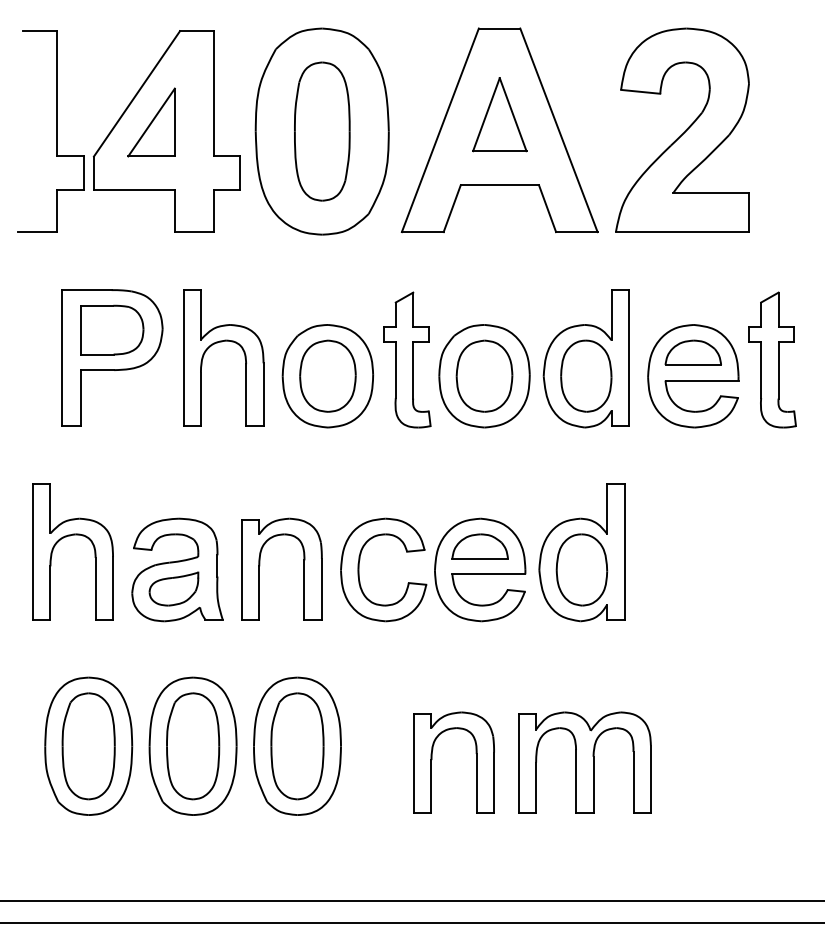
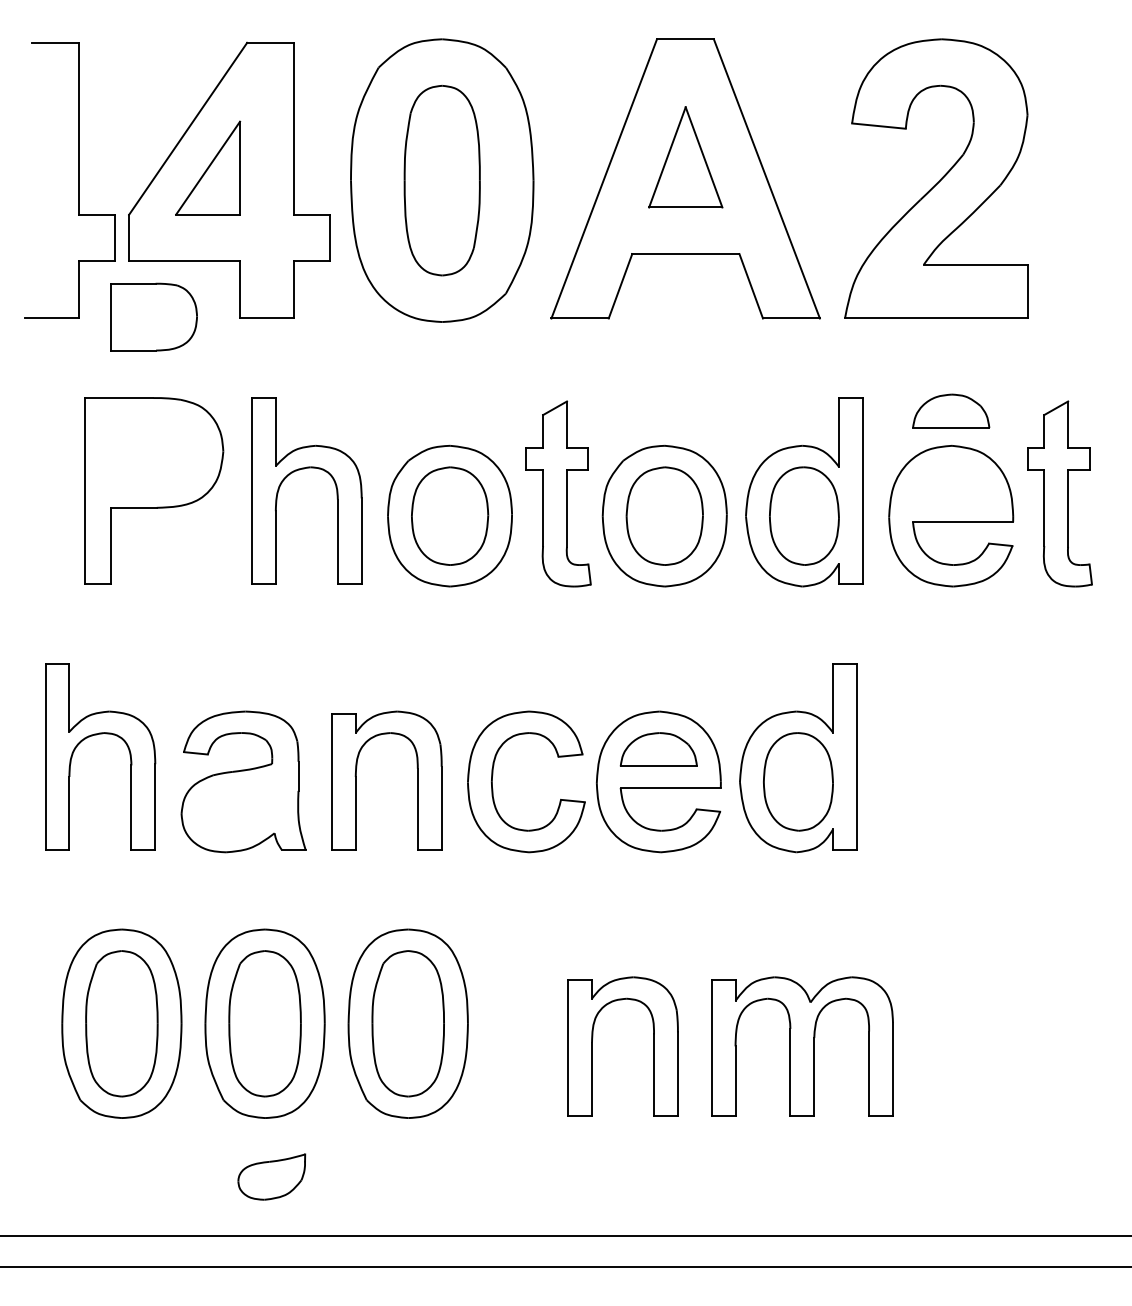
part: (112, 329) -> (154, 316), moved
part: (692, 352) -> (950, 410), moved
part: (173, 588) -> (271, 1176), moved

